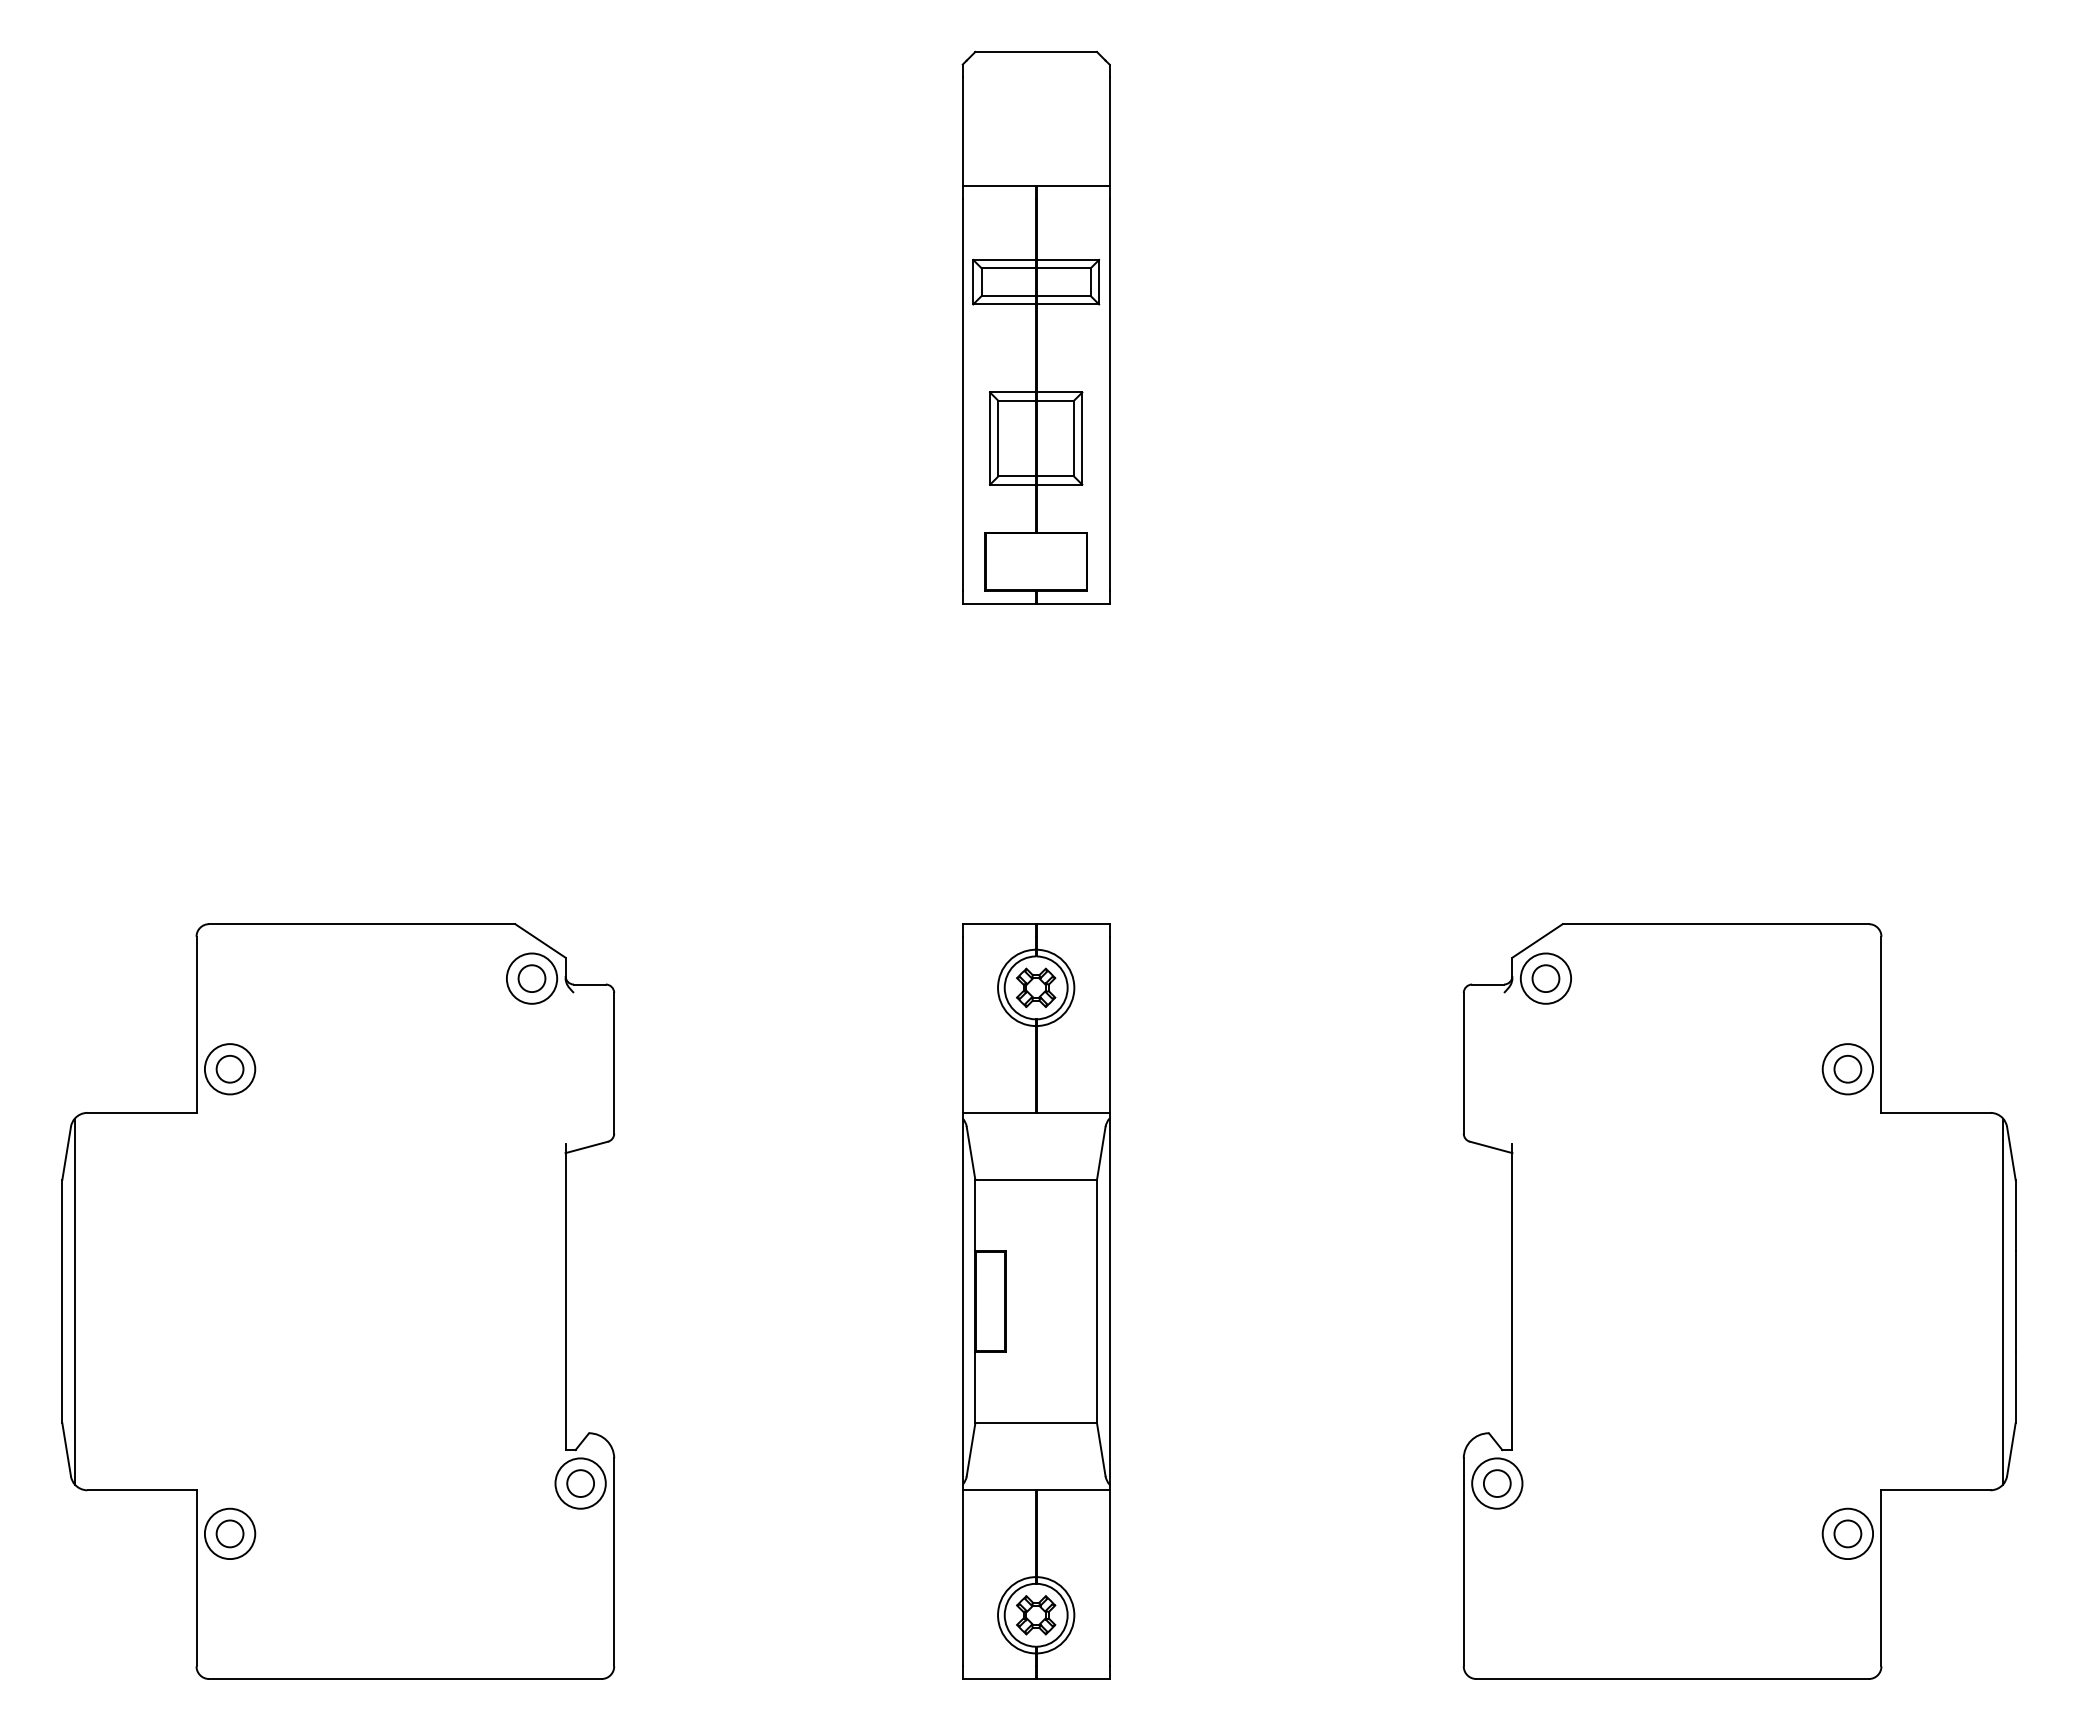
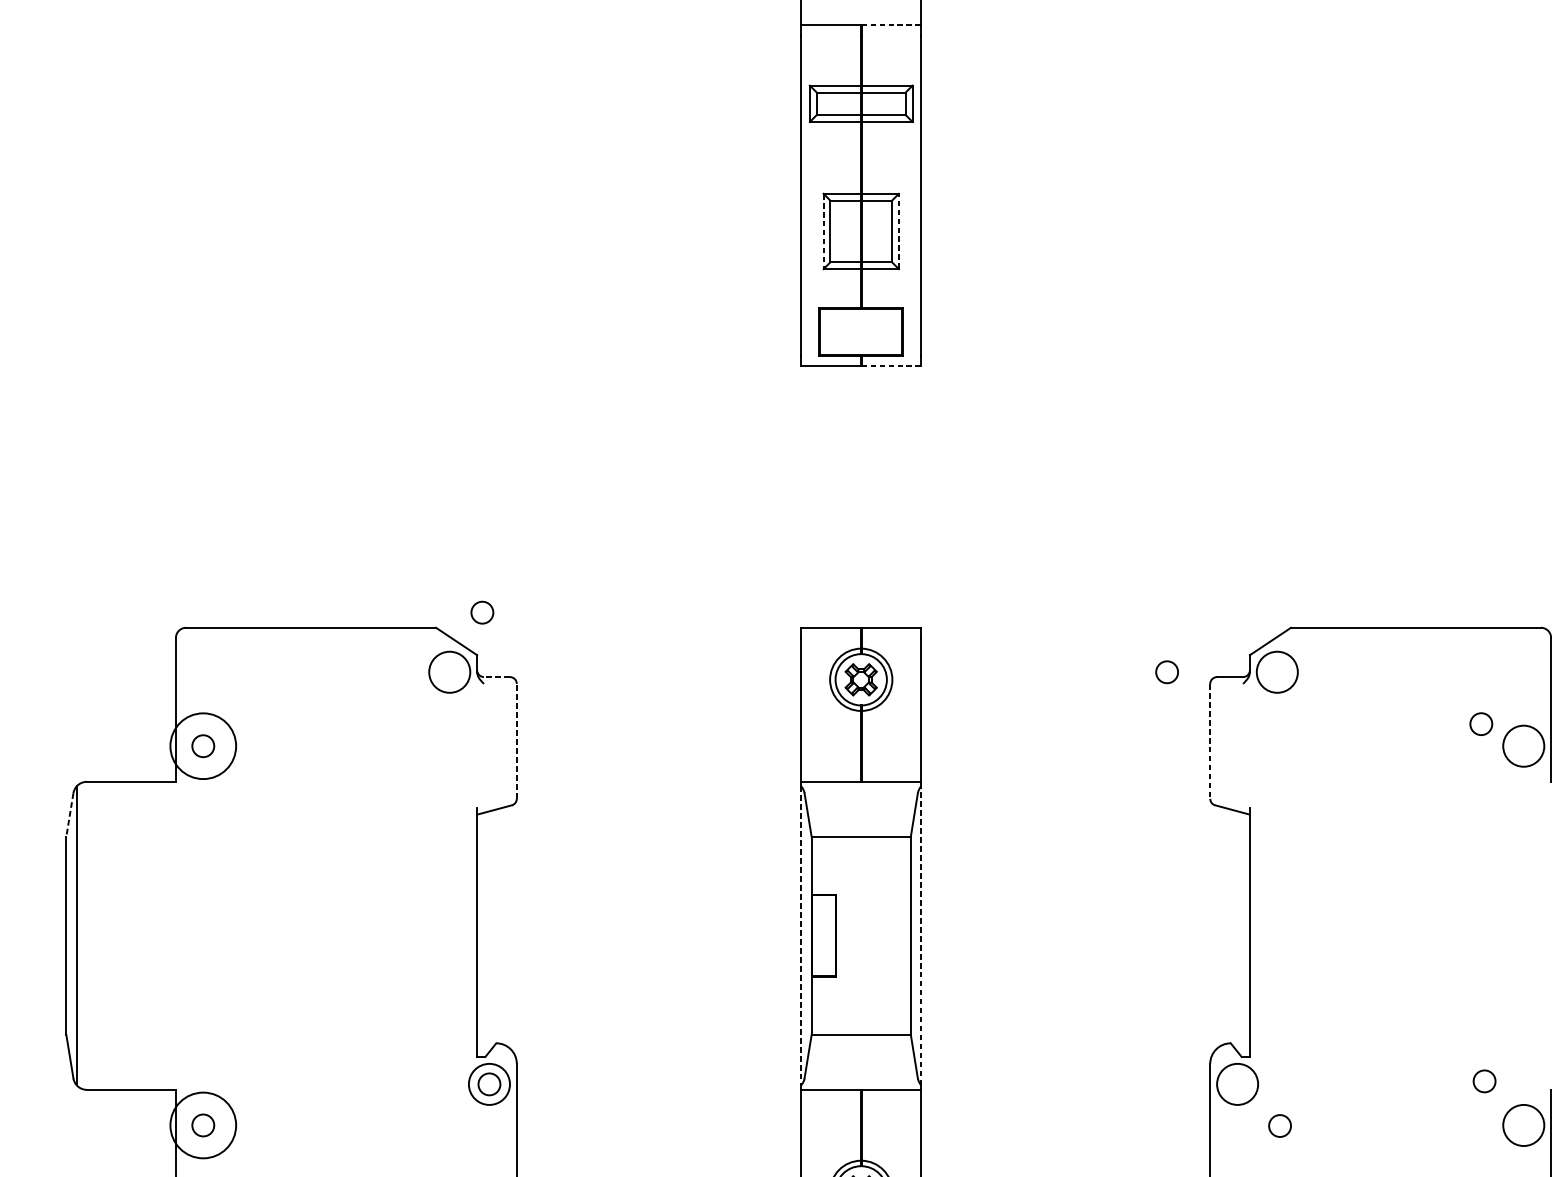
line: (1072, 186) -> (890, 25), solid -> dashed
line: (1082, 438) -> (899, 231), solid -> dashed
line: (990, 439) -> (823, 232), solid -> dashed
line: (1073, 603) -> (891, 366), solid -> dashed
circle: (531, 978) -> (481, 612), moved
circle: (1545, 978) -> (1166, 672), moved
line: (589, 984) -> (496, 677), solid -> dashed
line: (614, 1062) -> (517, 740), solid -> dashed
line: (1463, 1063) -> (1210, 741), solid -> dashed
circle: (229, 1069) -> (202, 746), size x1.6
circle: (1847, 1069) -> (1481, 724), moved
line: (66, 1153) -> (69, 814), solid -> dashed
line: (1109, 1301) -> (921, 935), solid -> dashed
line: (962, 1302) -> (801, 936), solid -> dashed
circle: (1497, 1483) -> (1280, 1125), moved
circle: (229, 1533) -> (202, 1125), size x1.6
circle: (1847, 1533) -> (1484, 1081), moved

